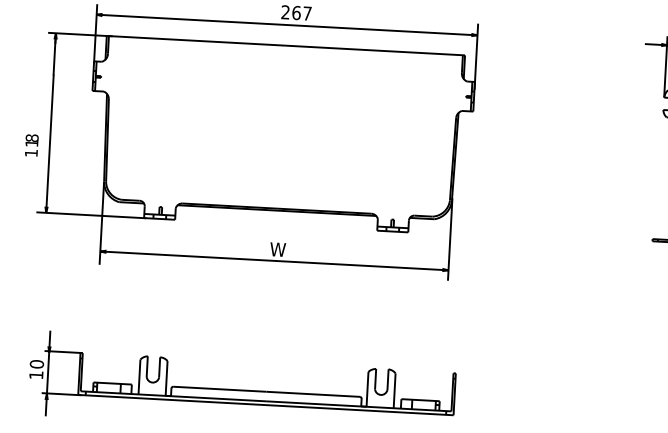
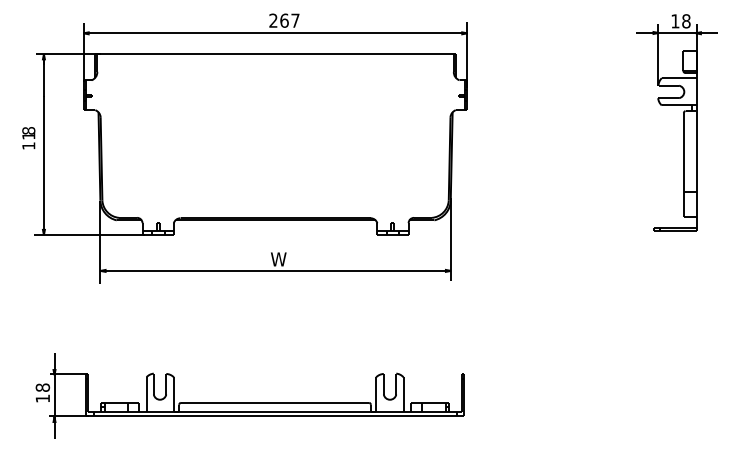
text: (31, 145) -> (28, 138), moved
text: (36, 364) -> (42, 387), 10 -> 18

